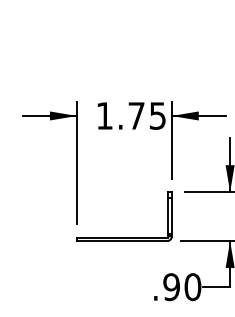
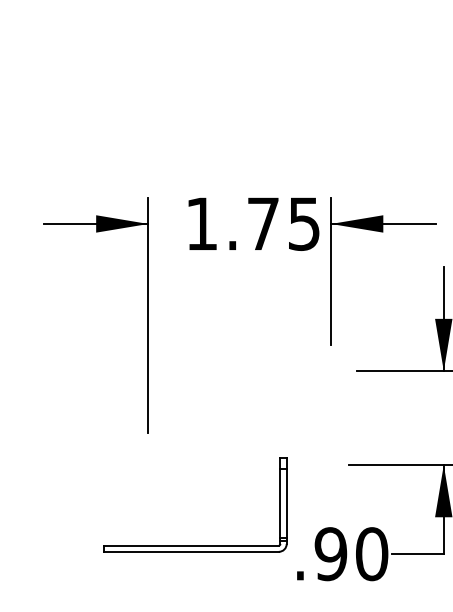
part: (124, 237) -> (195, 545), moved

